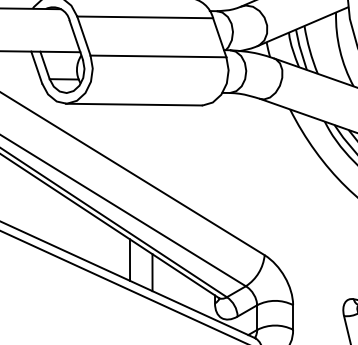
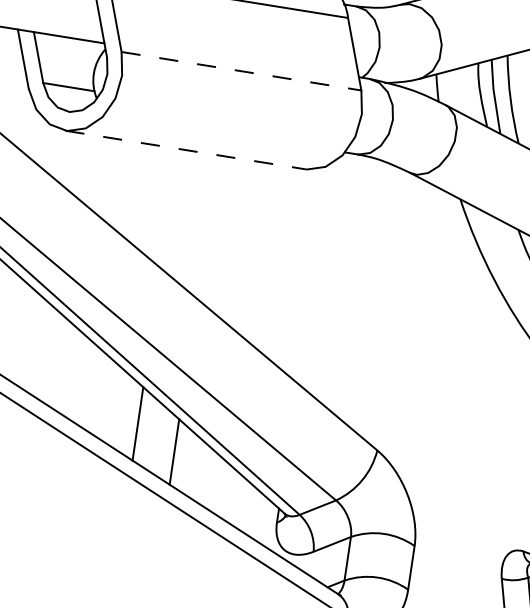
line: (158, 56) -> (241, 71), solid -> dashed
line: (133, 104) -> (184, 149), solid -> dashed

